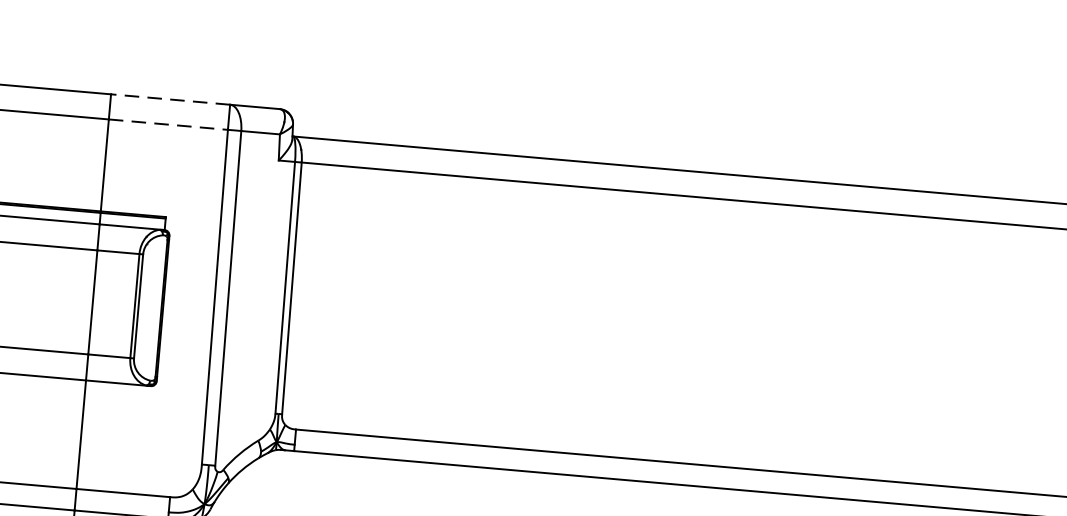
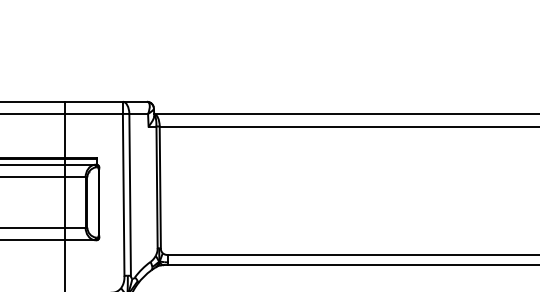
line: (171, 98) -> (94, 101), dashed -> solid
line: (169, 123) -> (94, 113), dashed -> solid

